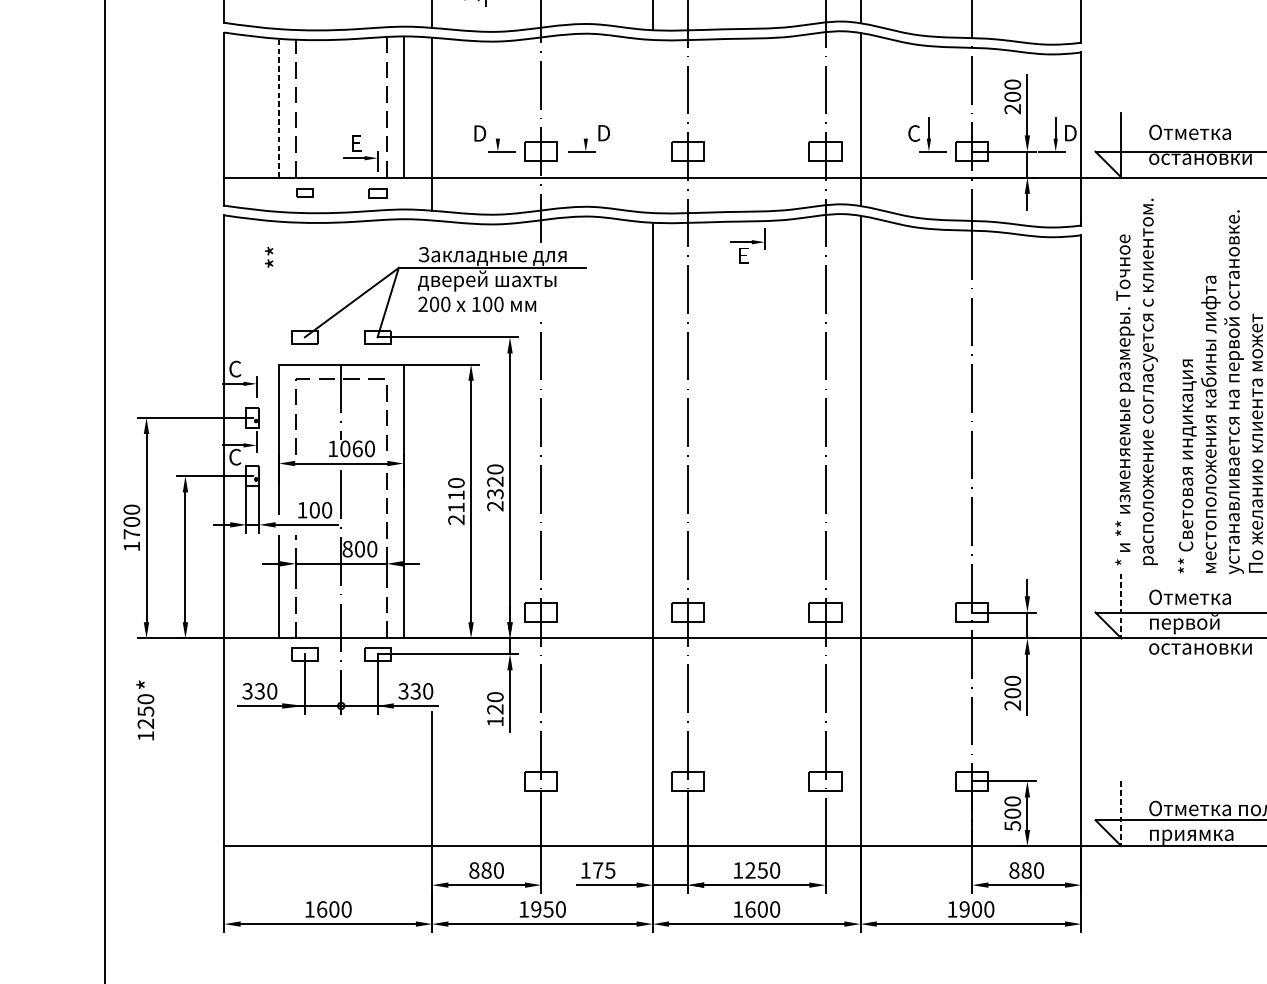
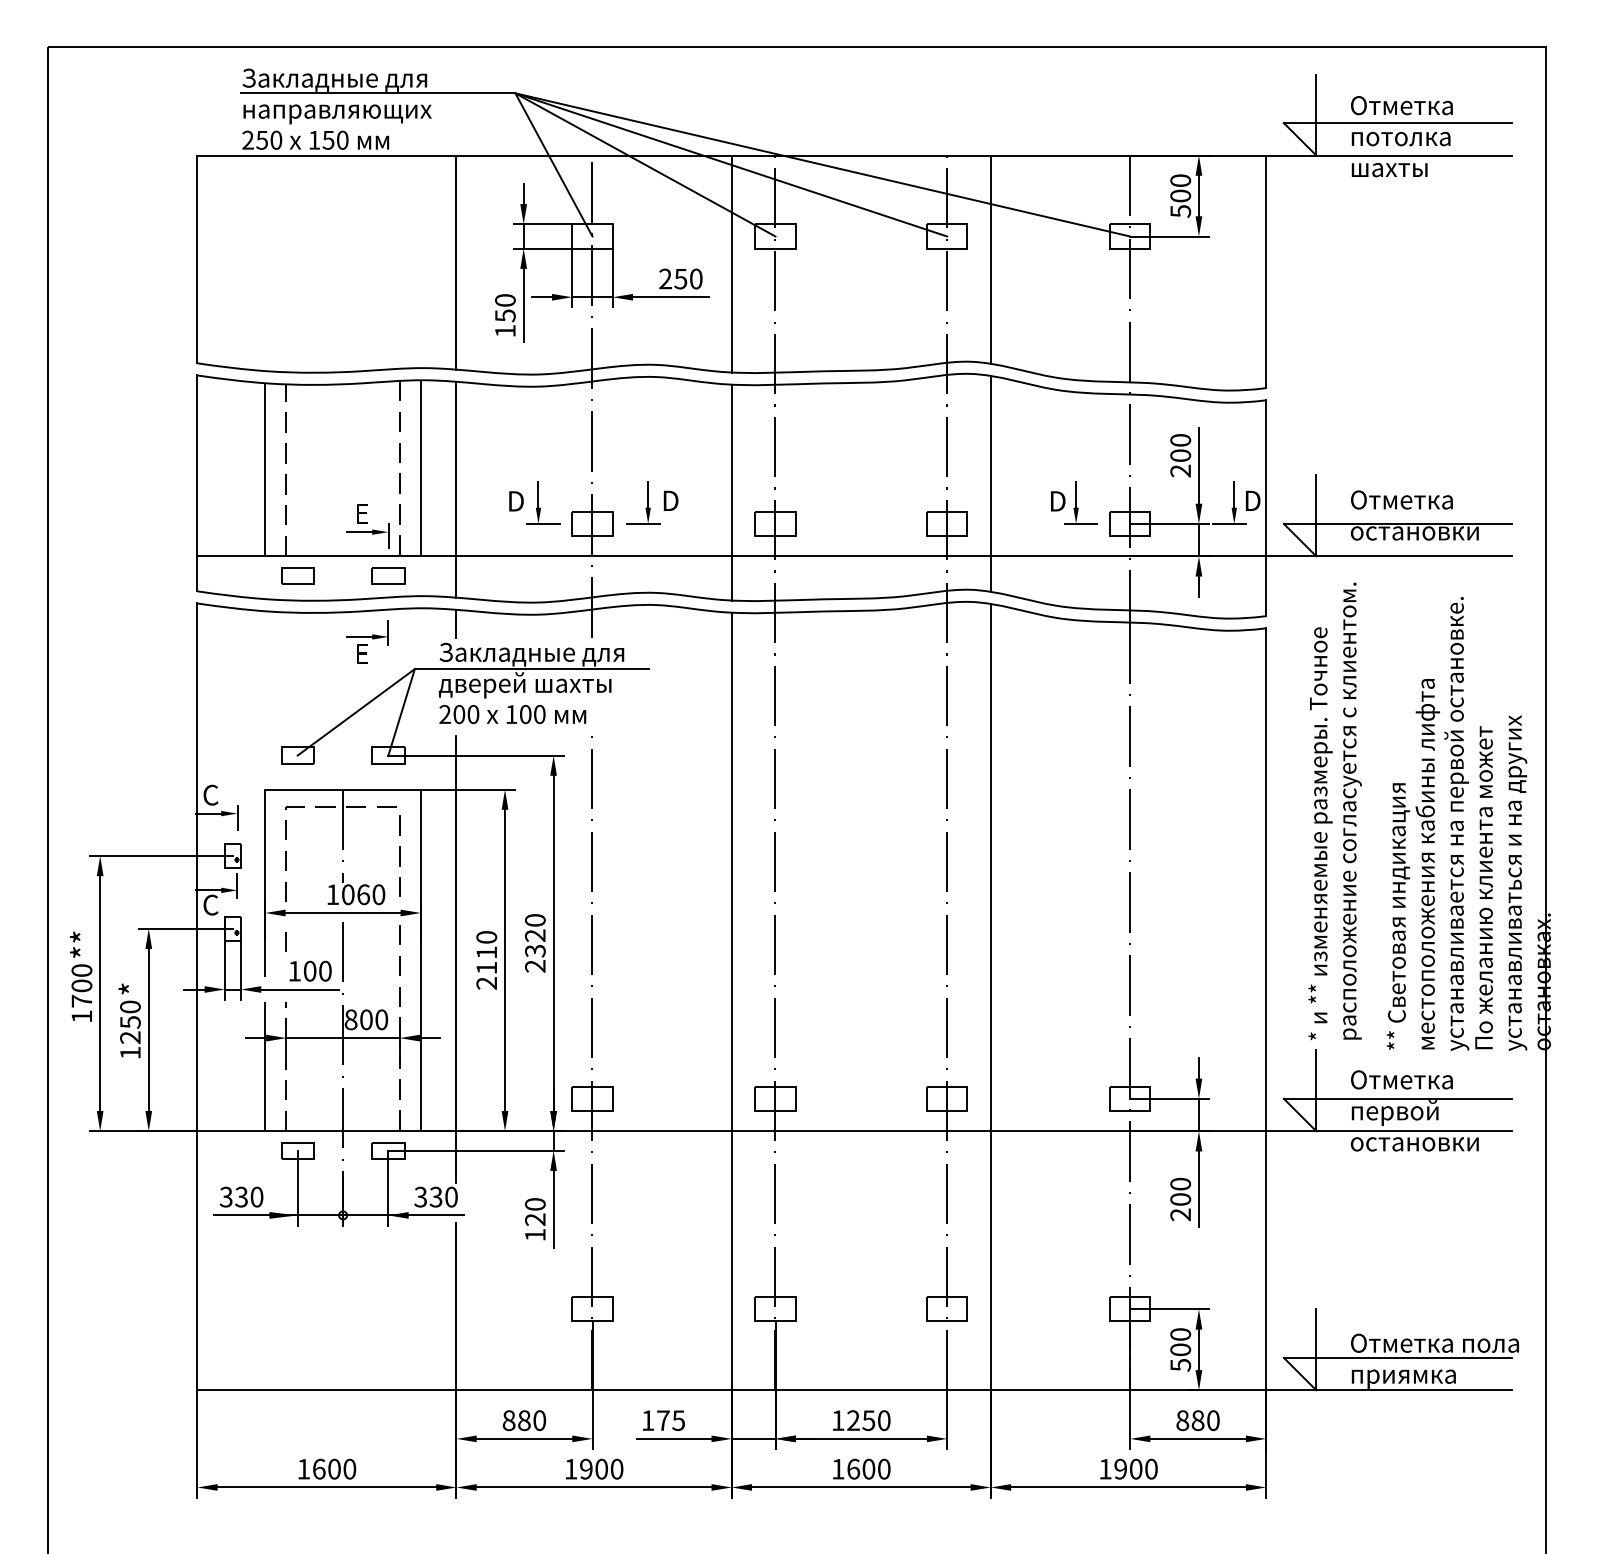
line: (279, 107) -> (265, 469), dashed -> solid
line: (652, 126) -> (731, 492), added
line: (497, 128) -> (538, 494), added
line: (586, 128) -> (648, 494), added
text: (913, 133) -> (1057, 501), C -> D
part: (304, 192) -> (297, 575), size x1.67
part: (377, 192) -> (388, 575), size x1.43
line: (432, 231) -> (456, 623), added
part: (748, 245) -> (367, 641), moved
text: (268, 257) -> (74, 944), moved
line: (295, 486) -> (285, 941), added
line: (432, 500) -> (456, 959), added
line: (1121, 606) -> (1316, 1091), dashed -> solid
text: (145, 710) -> (129, 1020), moved
line: (1121, 814) -> (1316, 1350), dashed -> solid
text: (548, 908) -> (601, 1468), 1950 -> 1900

